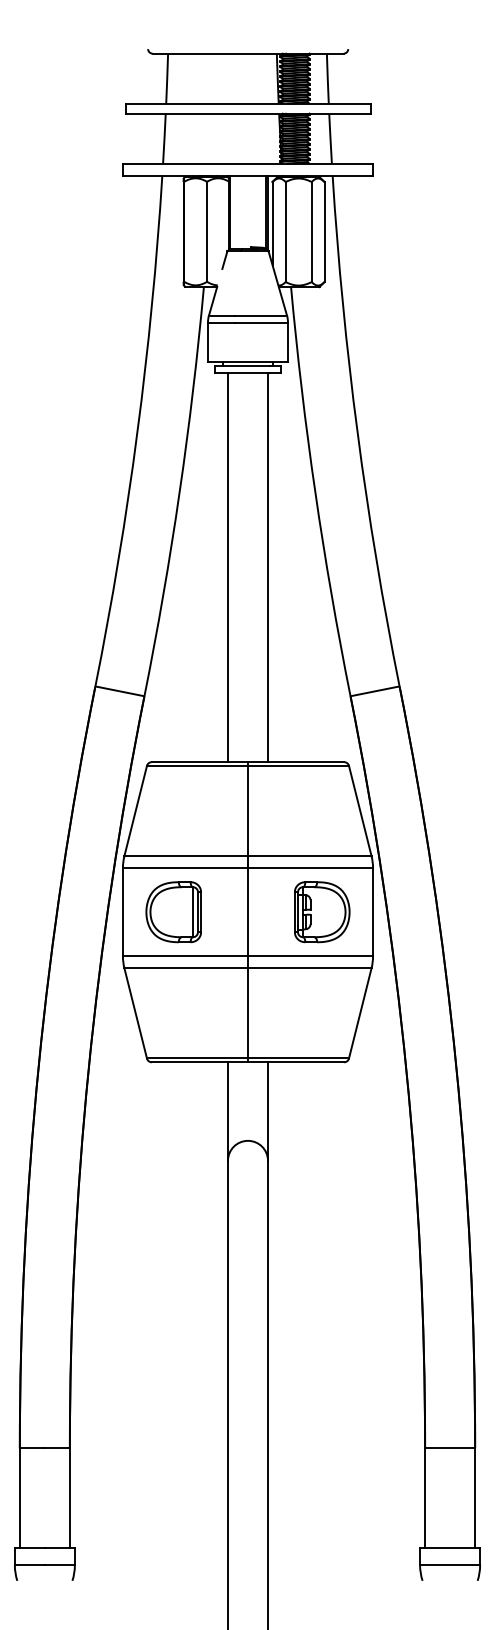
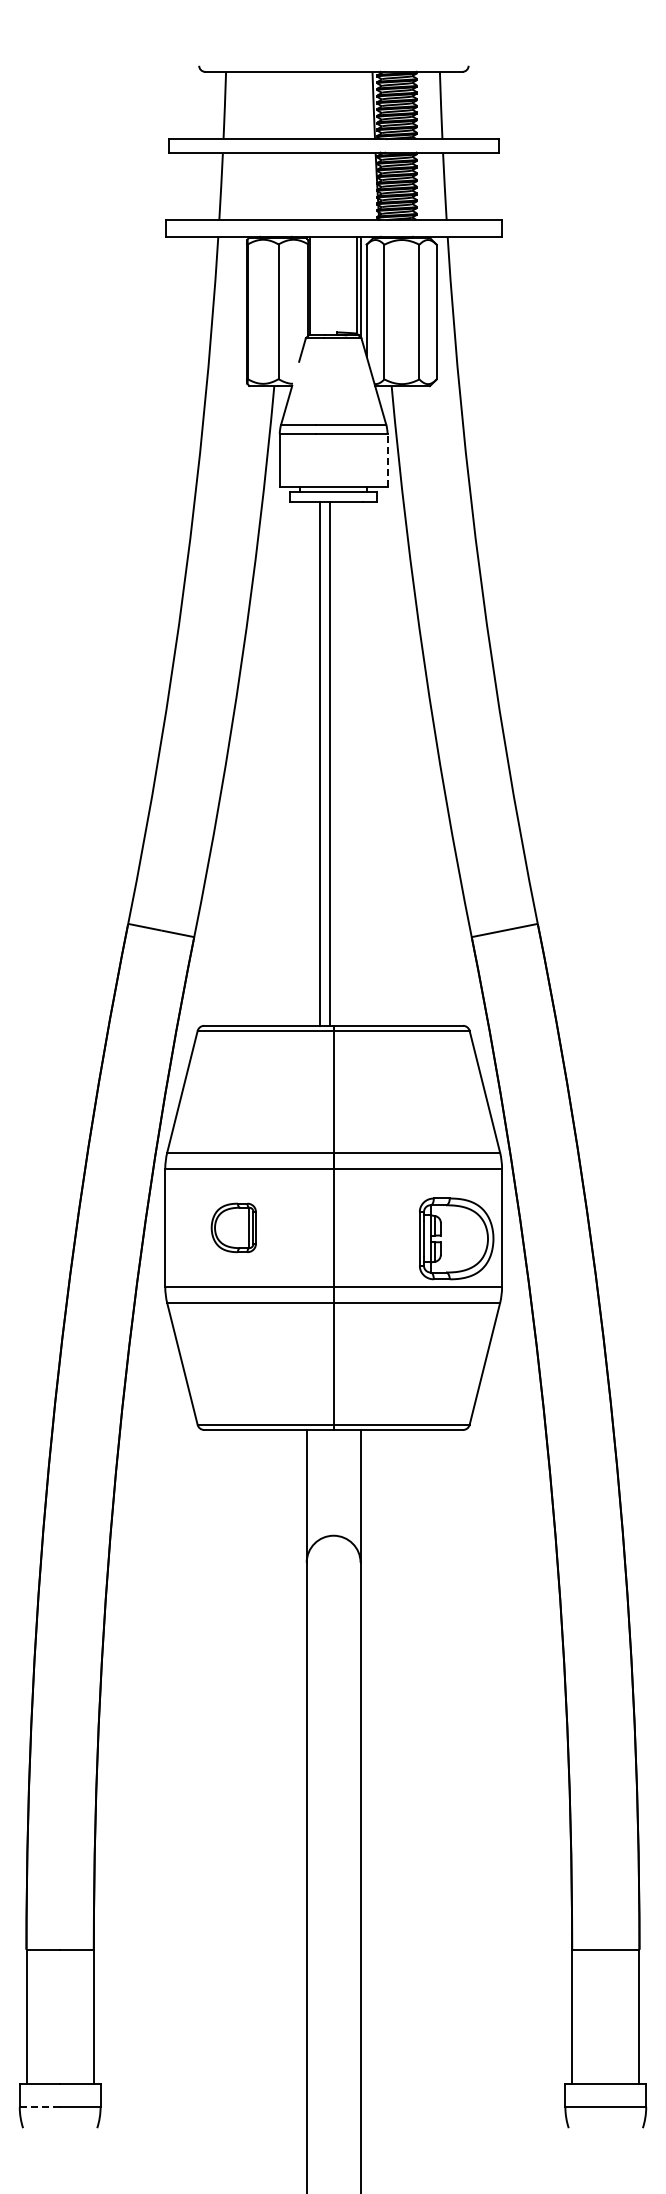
line: (287, 342) -> (387, 460), solid -> dashed
line: (227, 567) -> (329, 763), moved
line: (267, 567) -> (319, 763), moved
part: (173, 911) -> (233, 1227), size x0.6
part: (322, 911) -> (456, 1238), moved
line: (29, 1565) -> (39, 2107), solid -> dashed

